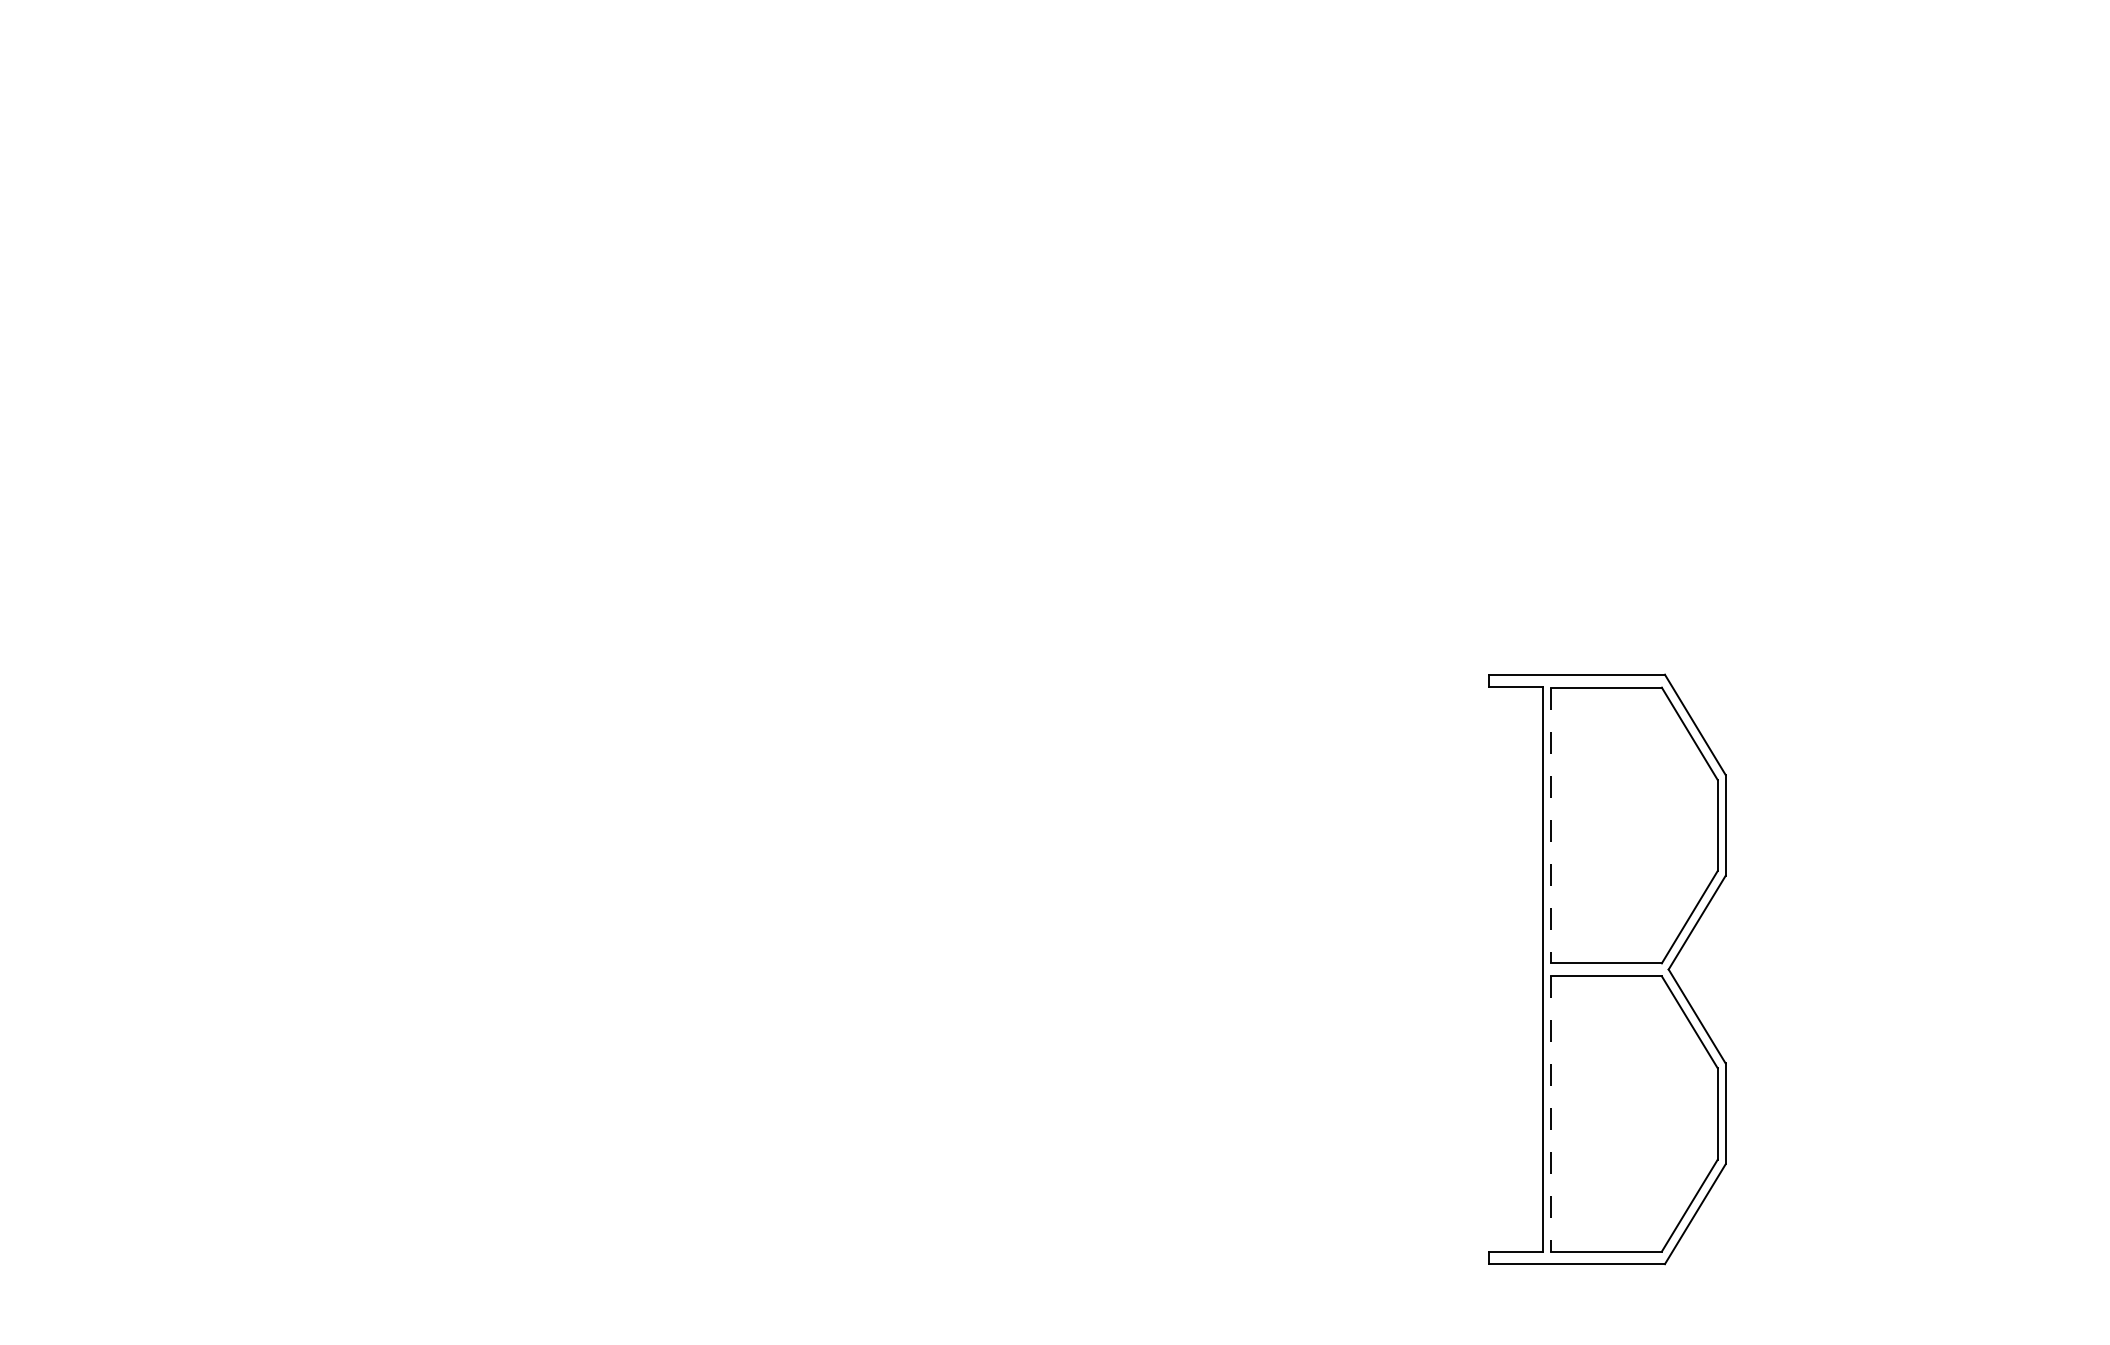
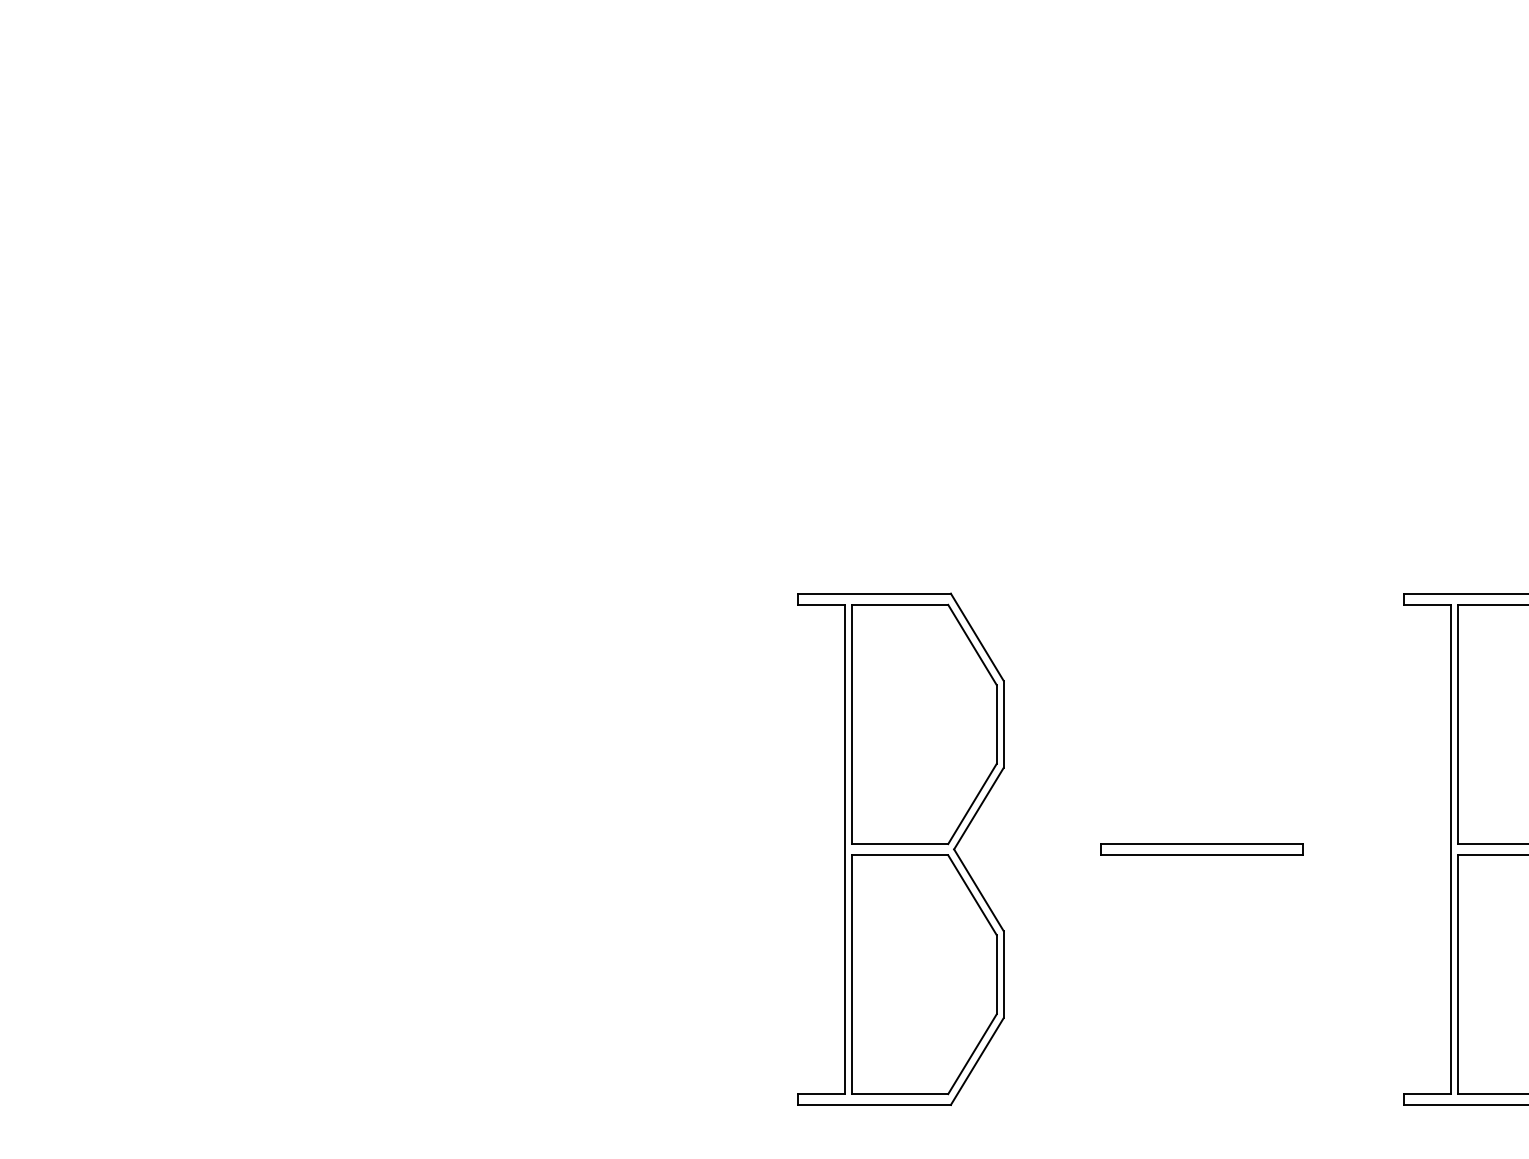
line: (1550, 825) -> (1457, 724), dashed -> solid
part: (909, 969) -> (901, 849), added
part: (1255, 969) -> (1201, 849), added
line: (1550, 1113) -> (1457, 974), dashed -> solid

